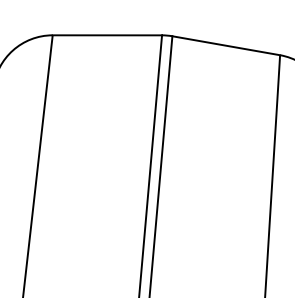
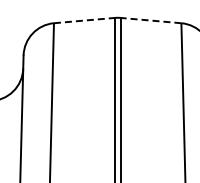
line: (107, 35) -> (84, 20), solid -> dashed
line: (225, 45) -> (150, 20), solid -> dashed

